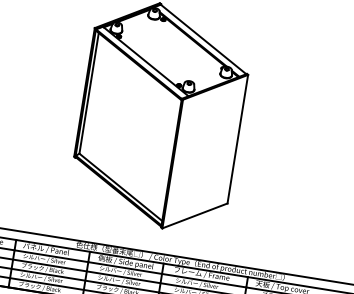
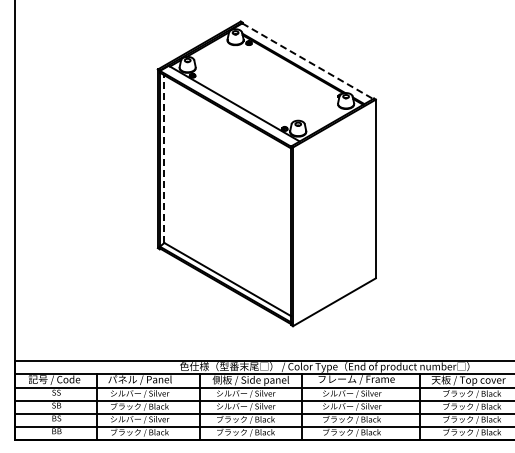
line: (203, 39) -> (307, 61), solid -> dashed
line: (89, 93) -> (164, 159), solid -> dashed

